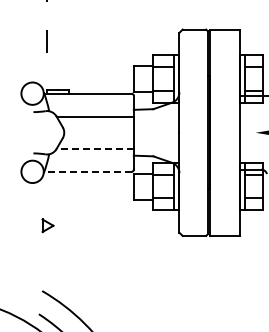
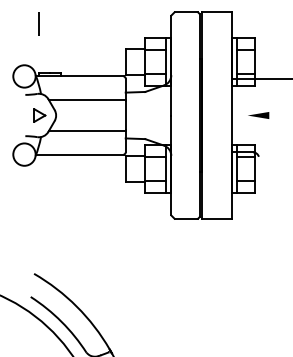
line: (95, 148) -> (87, 131), dashed -> solid
line: (87, 171) -> (79, 154), dashed -> solid
part: (47, 225) -> (39, 115), moved

